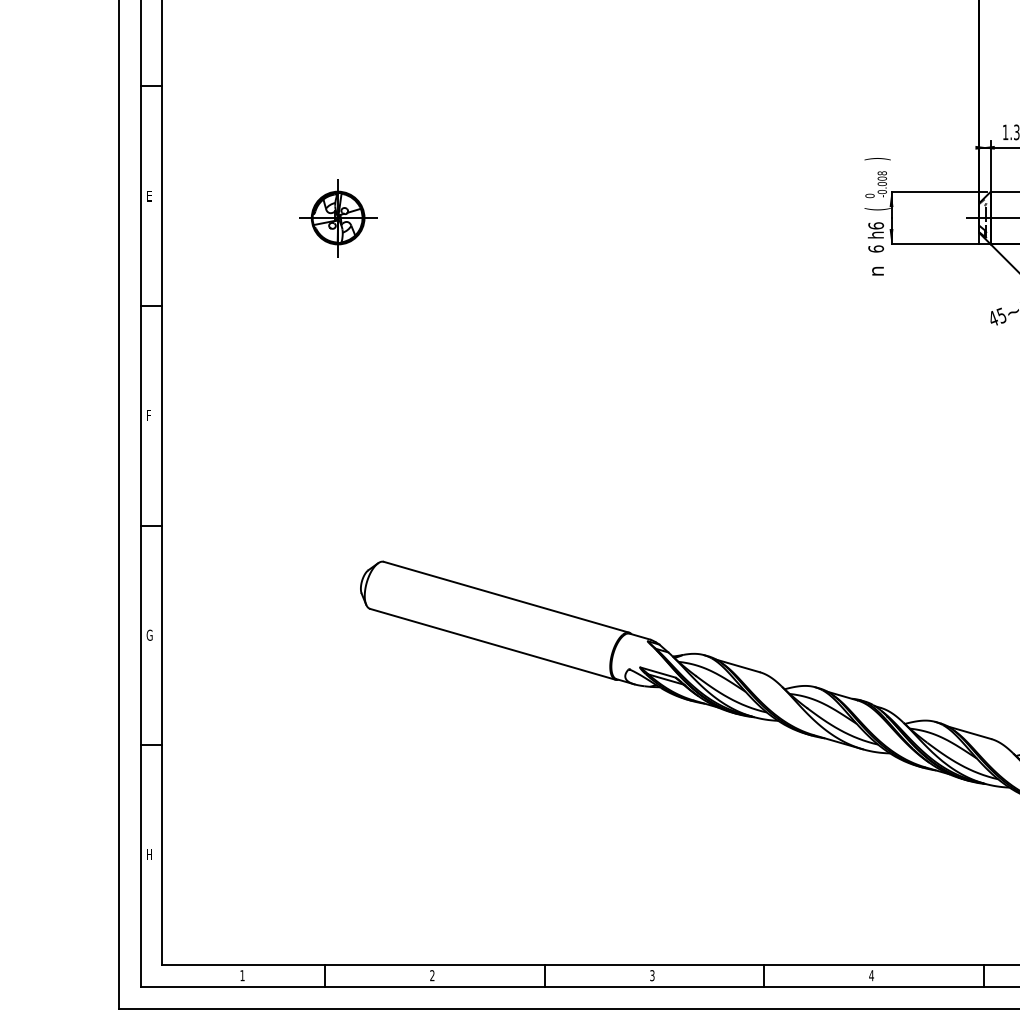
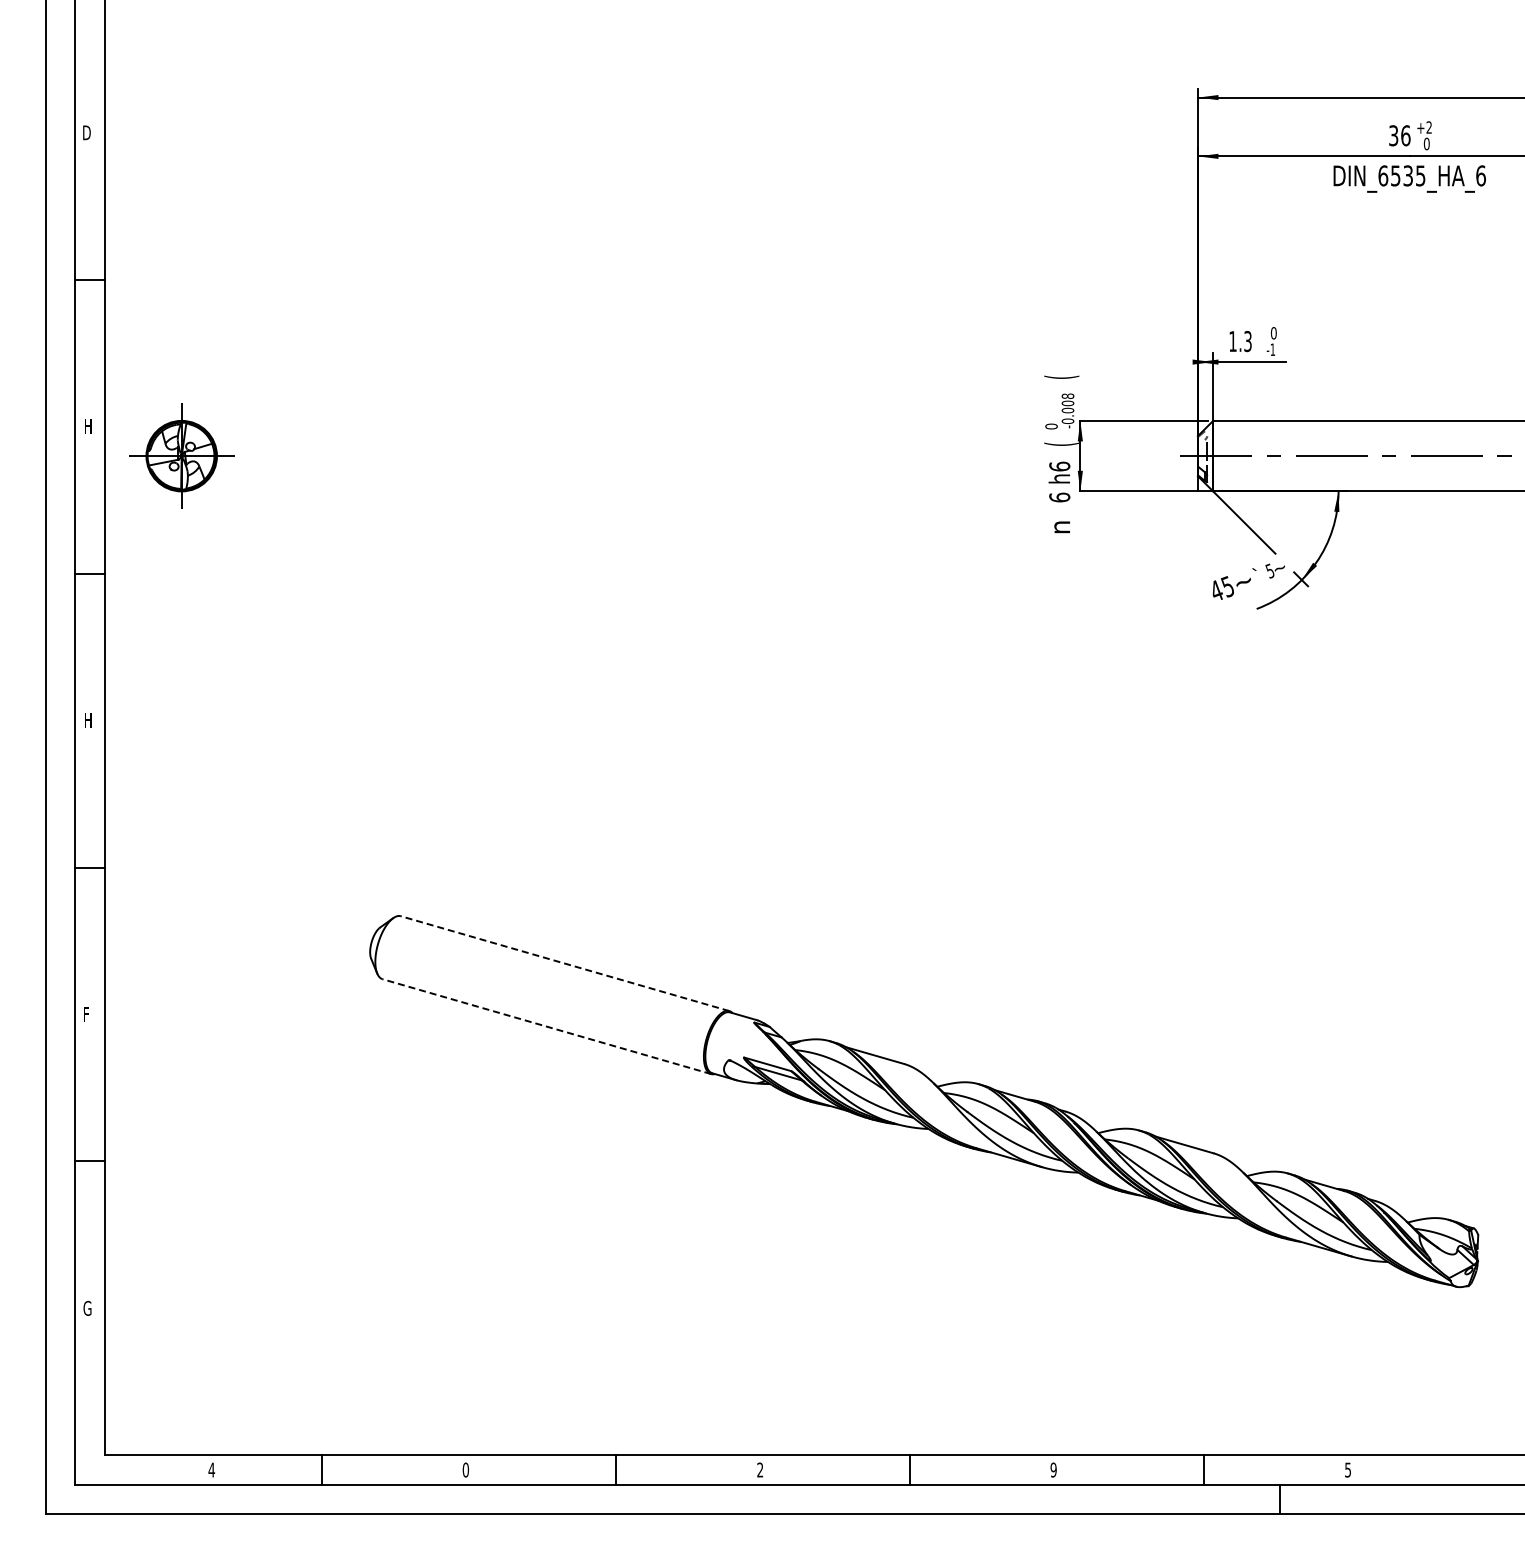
text: (877, 158) -> (1061, 376), ) -> (
text: (150, 195) -> (88, 426), E -> H
part: (337, 217) -> (181, 455), moved
text: (150, 415) -> (88, 720), F -> H
line: (506, 597) -> (565, 963), solid -> dashed
text: (149, 635) -> (87, 1014), G -> F
line: (492, 644) -> (546, 1026), solid -> dashed
text: (149, 854) -> (87, 1307), H -> G
text: (242, 975) -> (211, 1469), 1 -> 4
text: (432, 975) -> (465, 1469), 2 -> 0
text: (652, 975) -> (760, 1470), 3 -> 2
text: (871, 975) -> (1053, 1469), 4 -> 9

